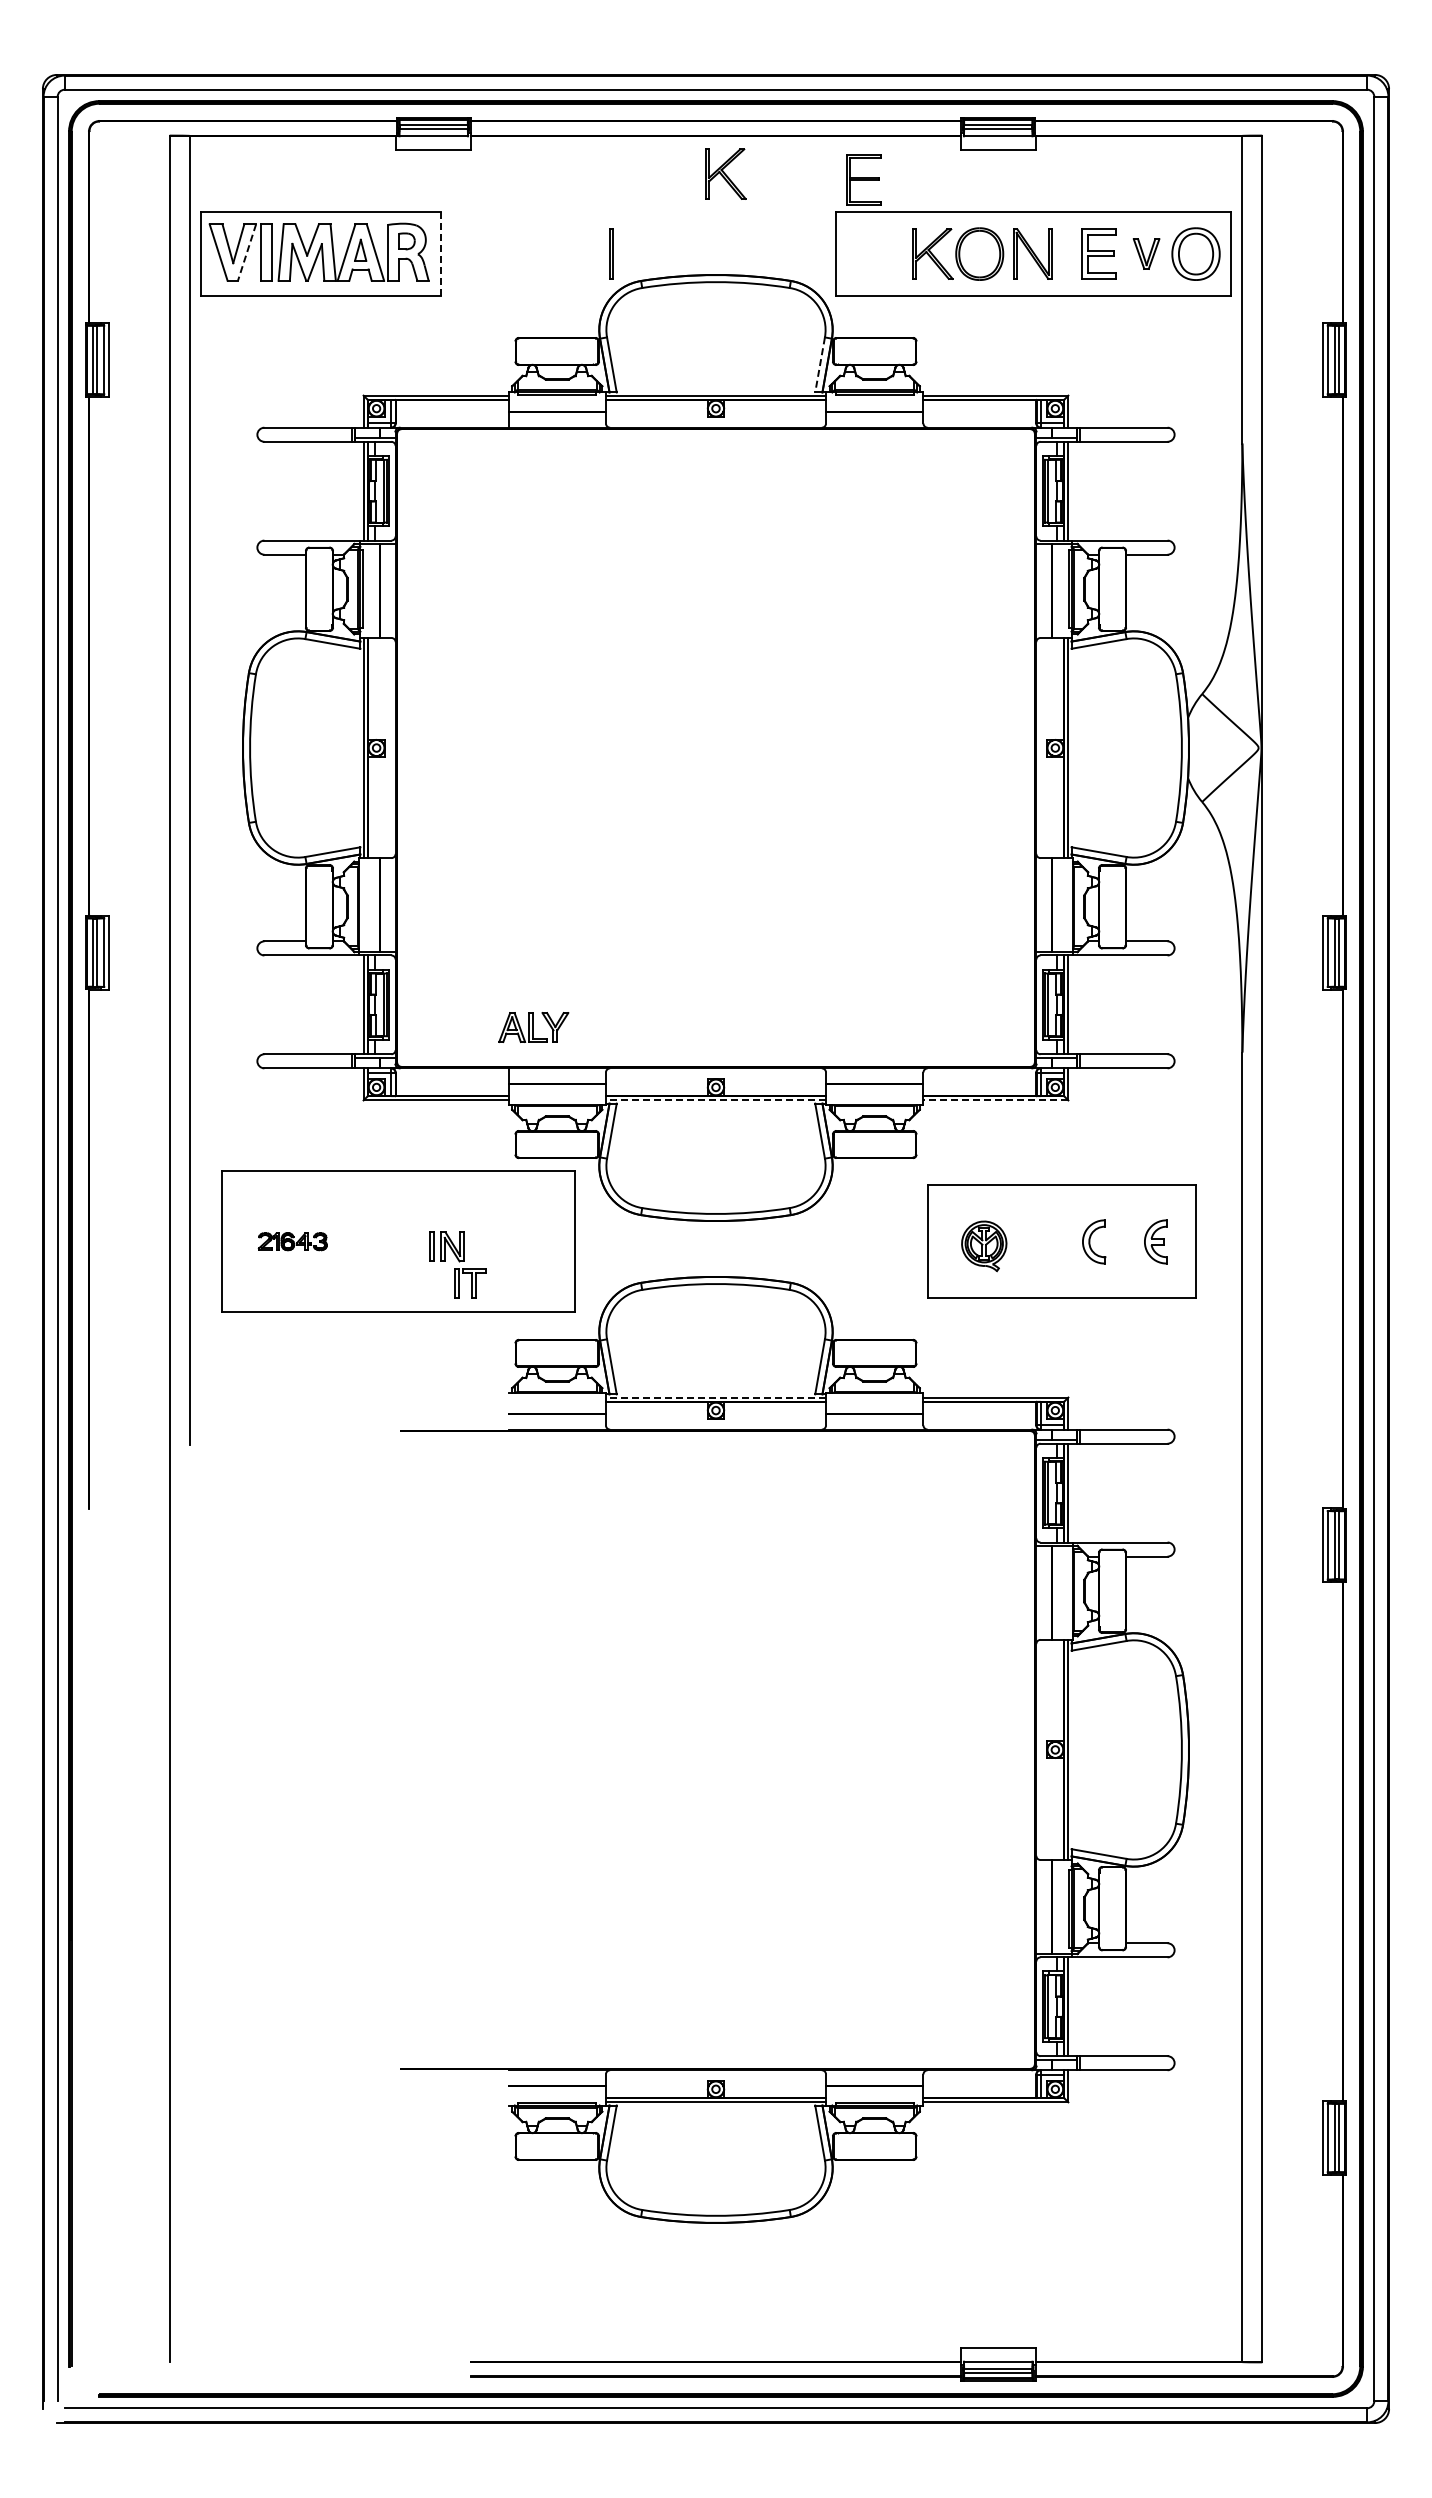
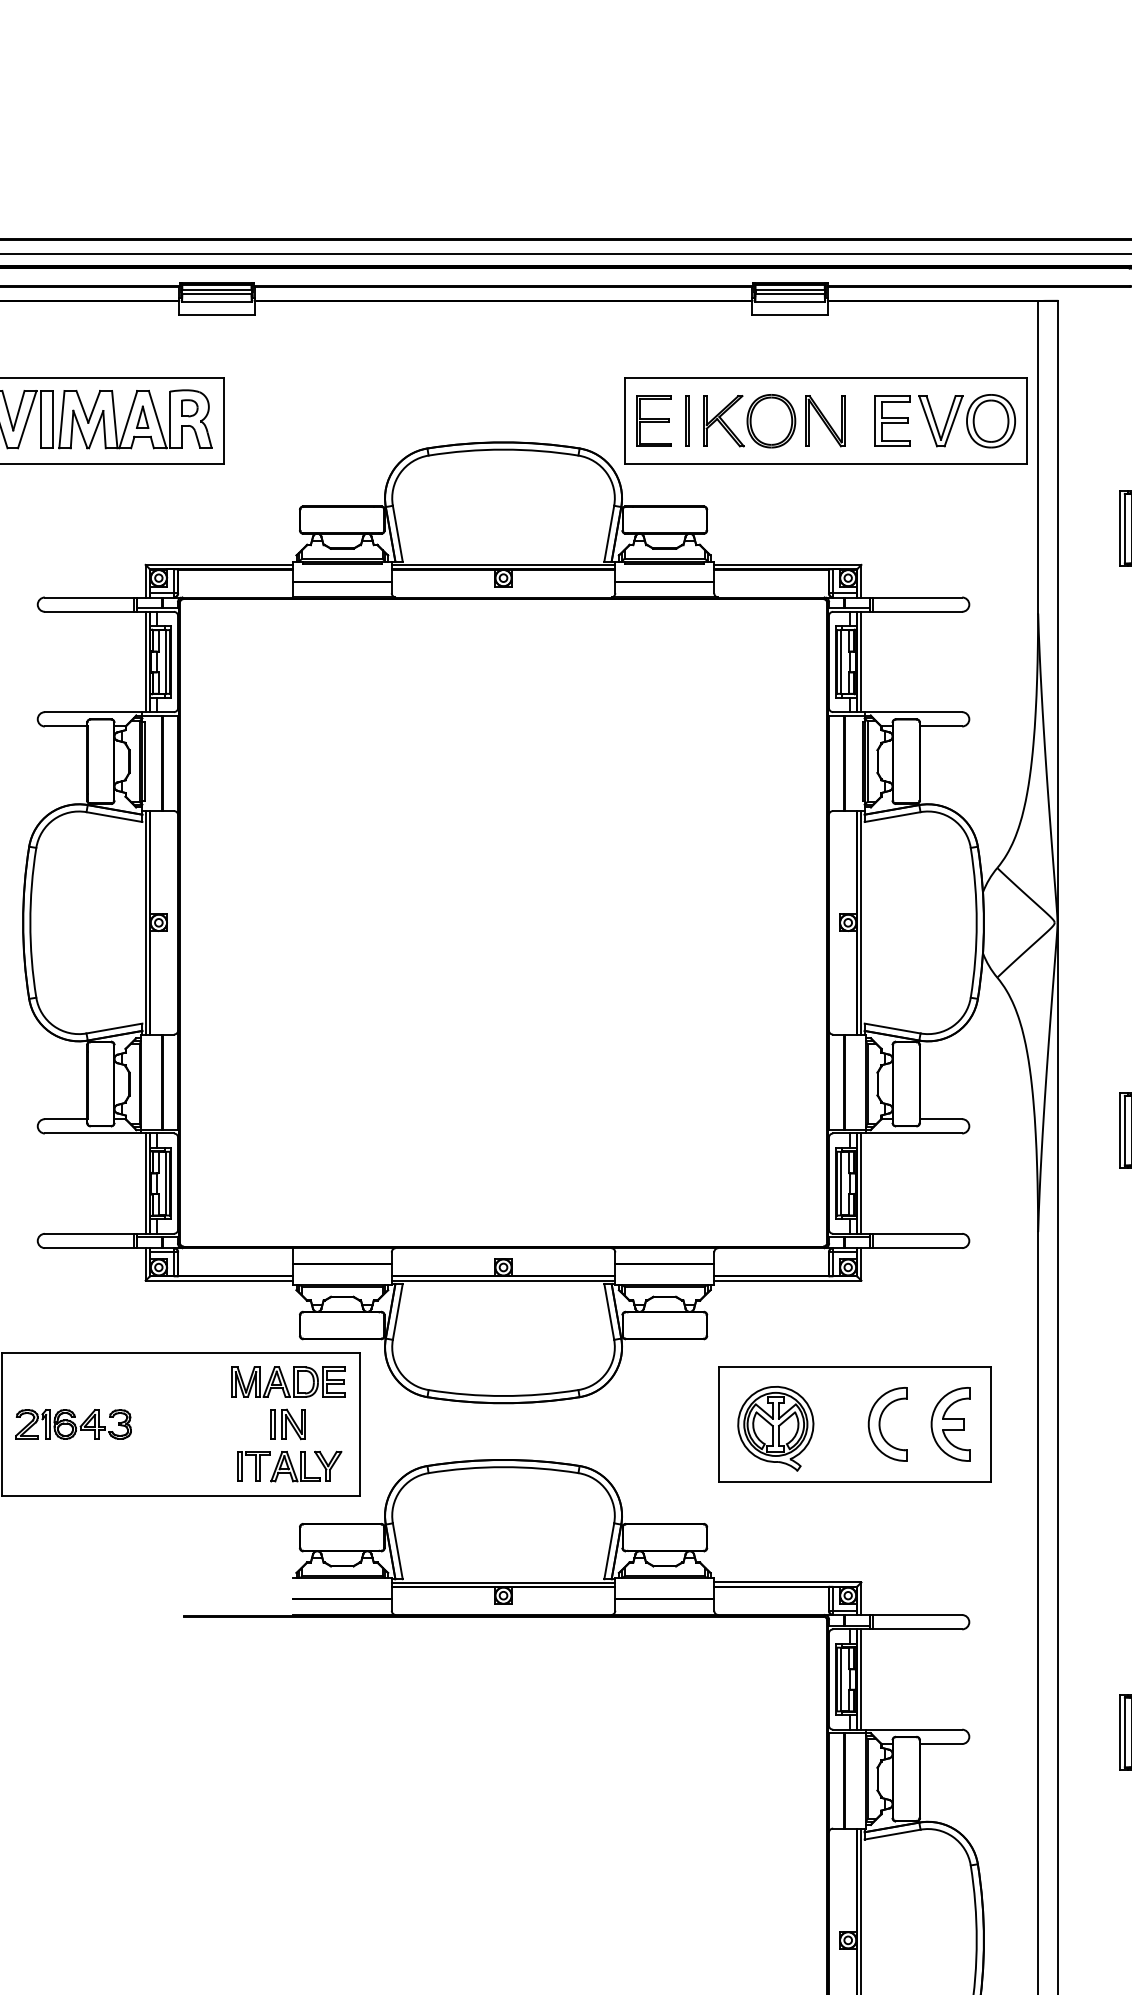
part: (725, 173) -> (513, 339), removed
part: (863, 179) -> (653, 420), moved
line: (247, 252) -> (27, 419), dashed -> solid
line: (440, 253) -> (223, 420), dashed -> solid
line: (610, 253) -> (686, 420), moved
part: (1146, 253) -> (940, 420), size x1.67
line: (820, 364) -> (609, 533), dashed -> solid
part: (533, 1027) -> (306, 1466), moved
line: (715, 1100) -> (503, 1280), dashed -> solid
line: (995, 1100) -> (787, 1280), dashed -> solid
part: (504, 1199) -> (288, 1381), added
part: (292, 1241) -> (73, 1423), size x1.67
part: (1093, 1241) -> (886, 1423), size x1.67
part: (1155, 1241) -> (949, 1423), size x1.67
part: (446, 1246) -> (287, 1423), moved
part: (984, 1246) -> (776, 1429), size x1.67
line: (715, 1397) -> (503, 1582), dashed -> solid

